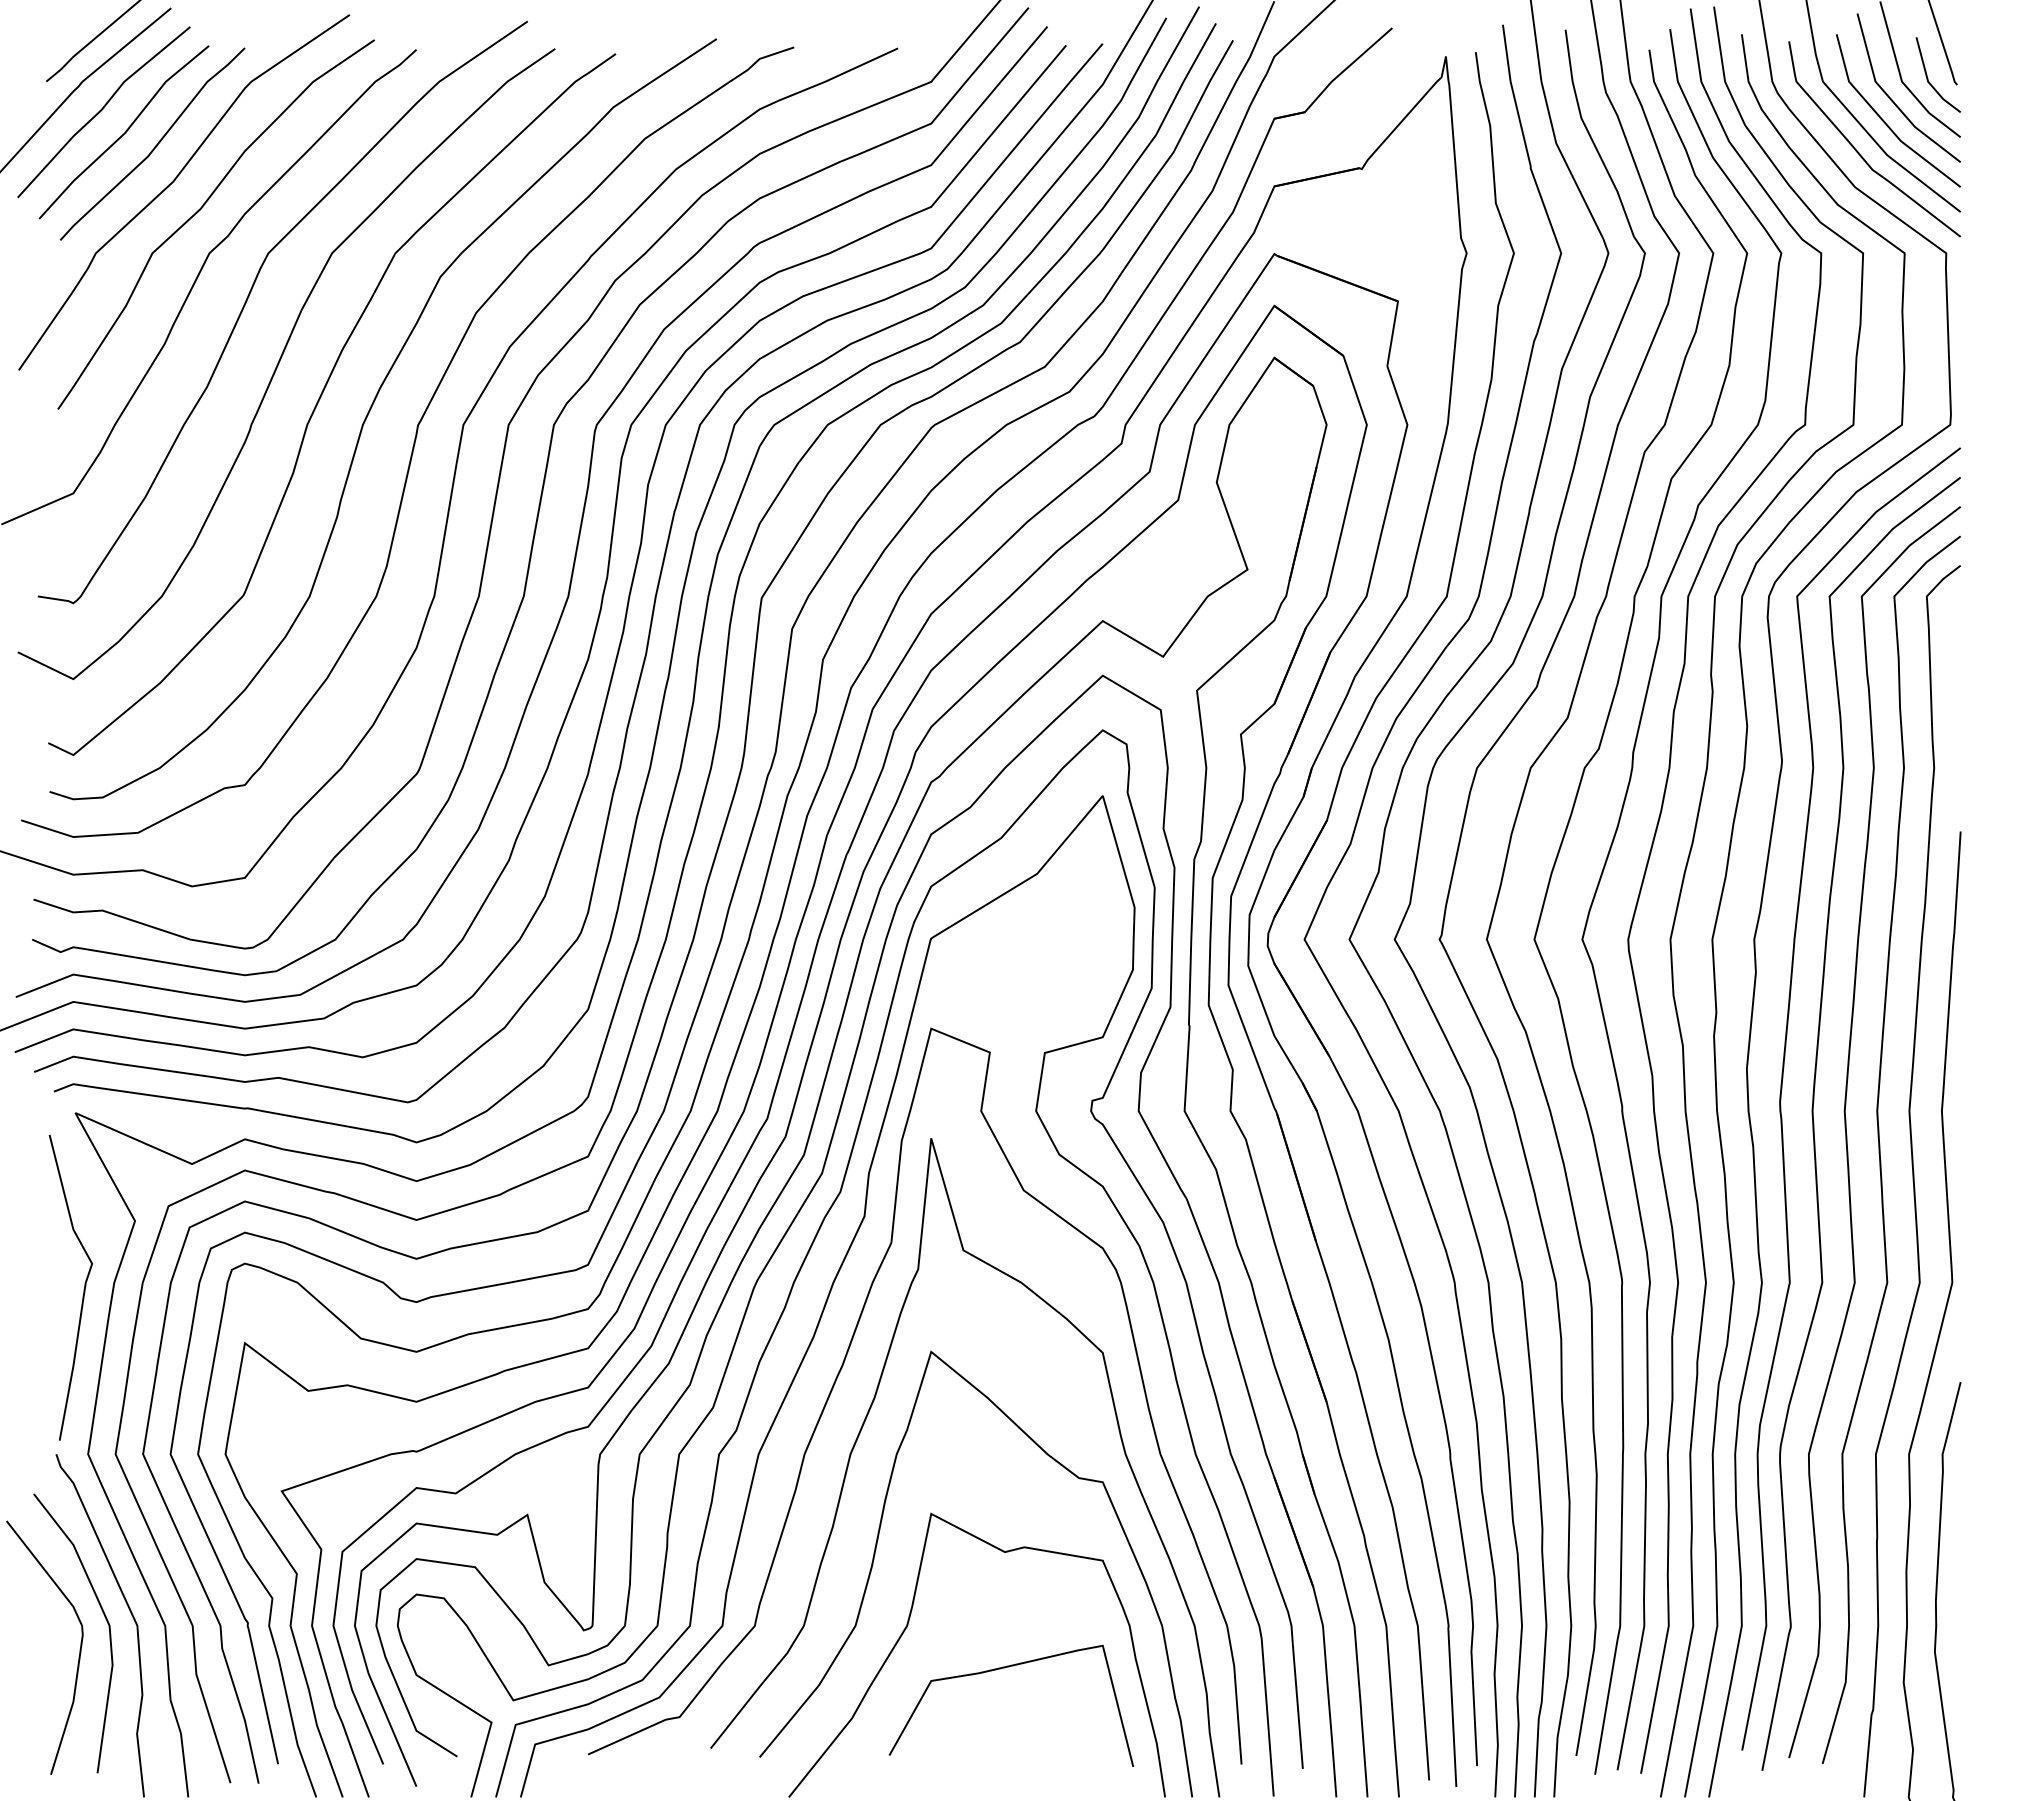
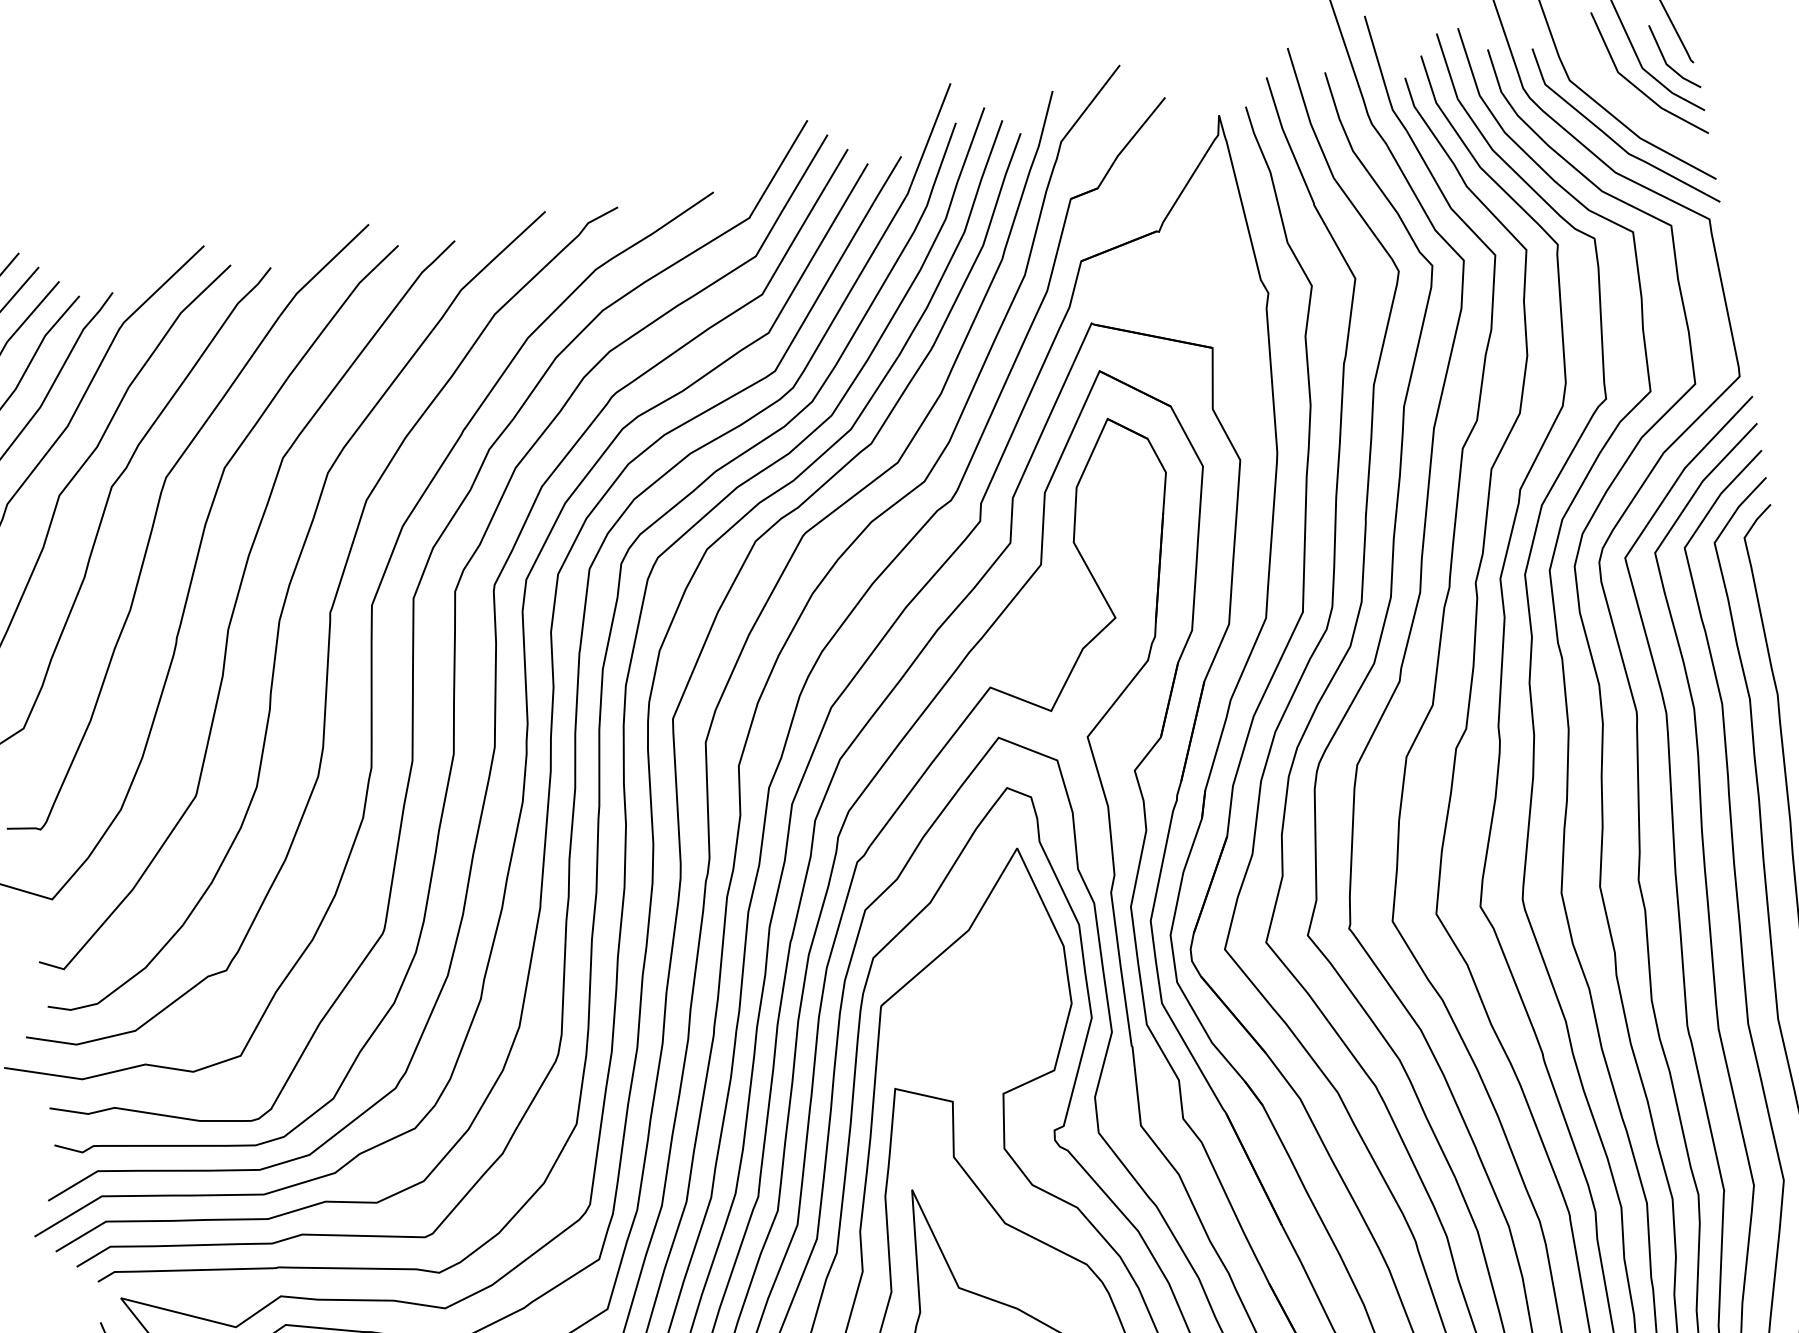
line: (1885, 121) -> (1633, 107), removed

